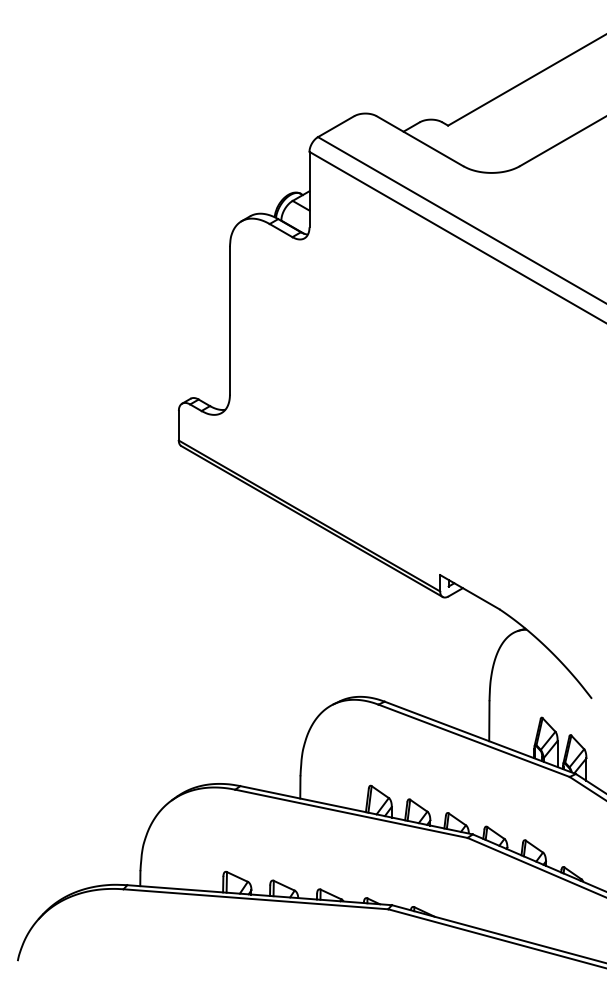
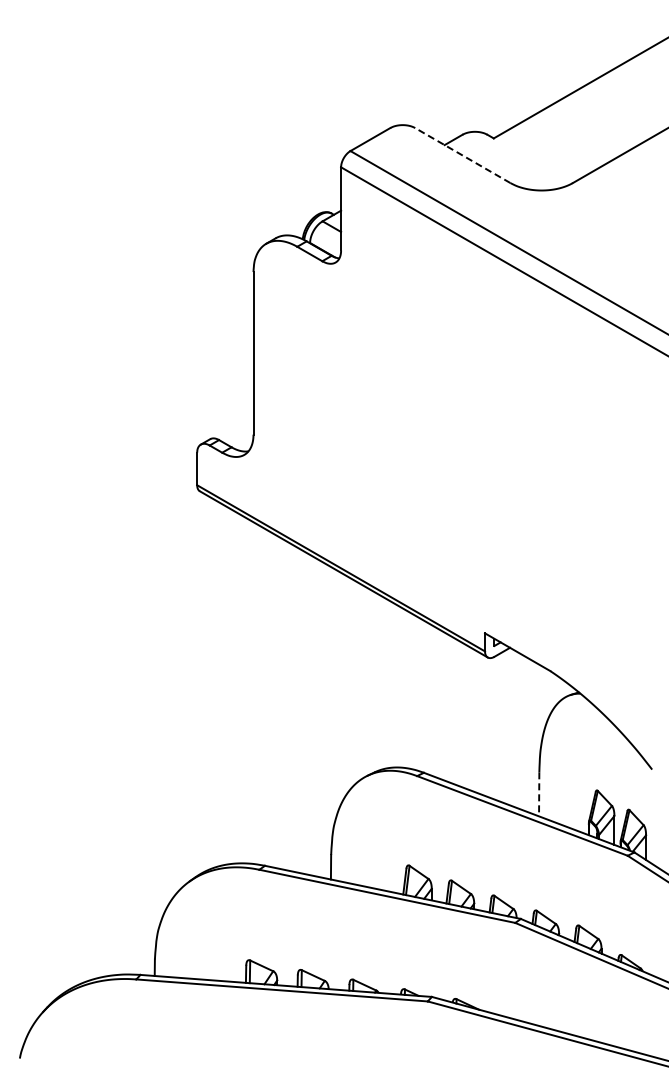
line: (419, 141) -> (462, 155), solid -> dashed
line: (489, 721) -> (539, 794), solid -> dashed

